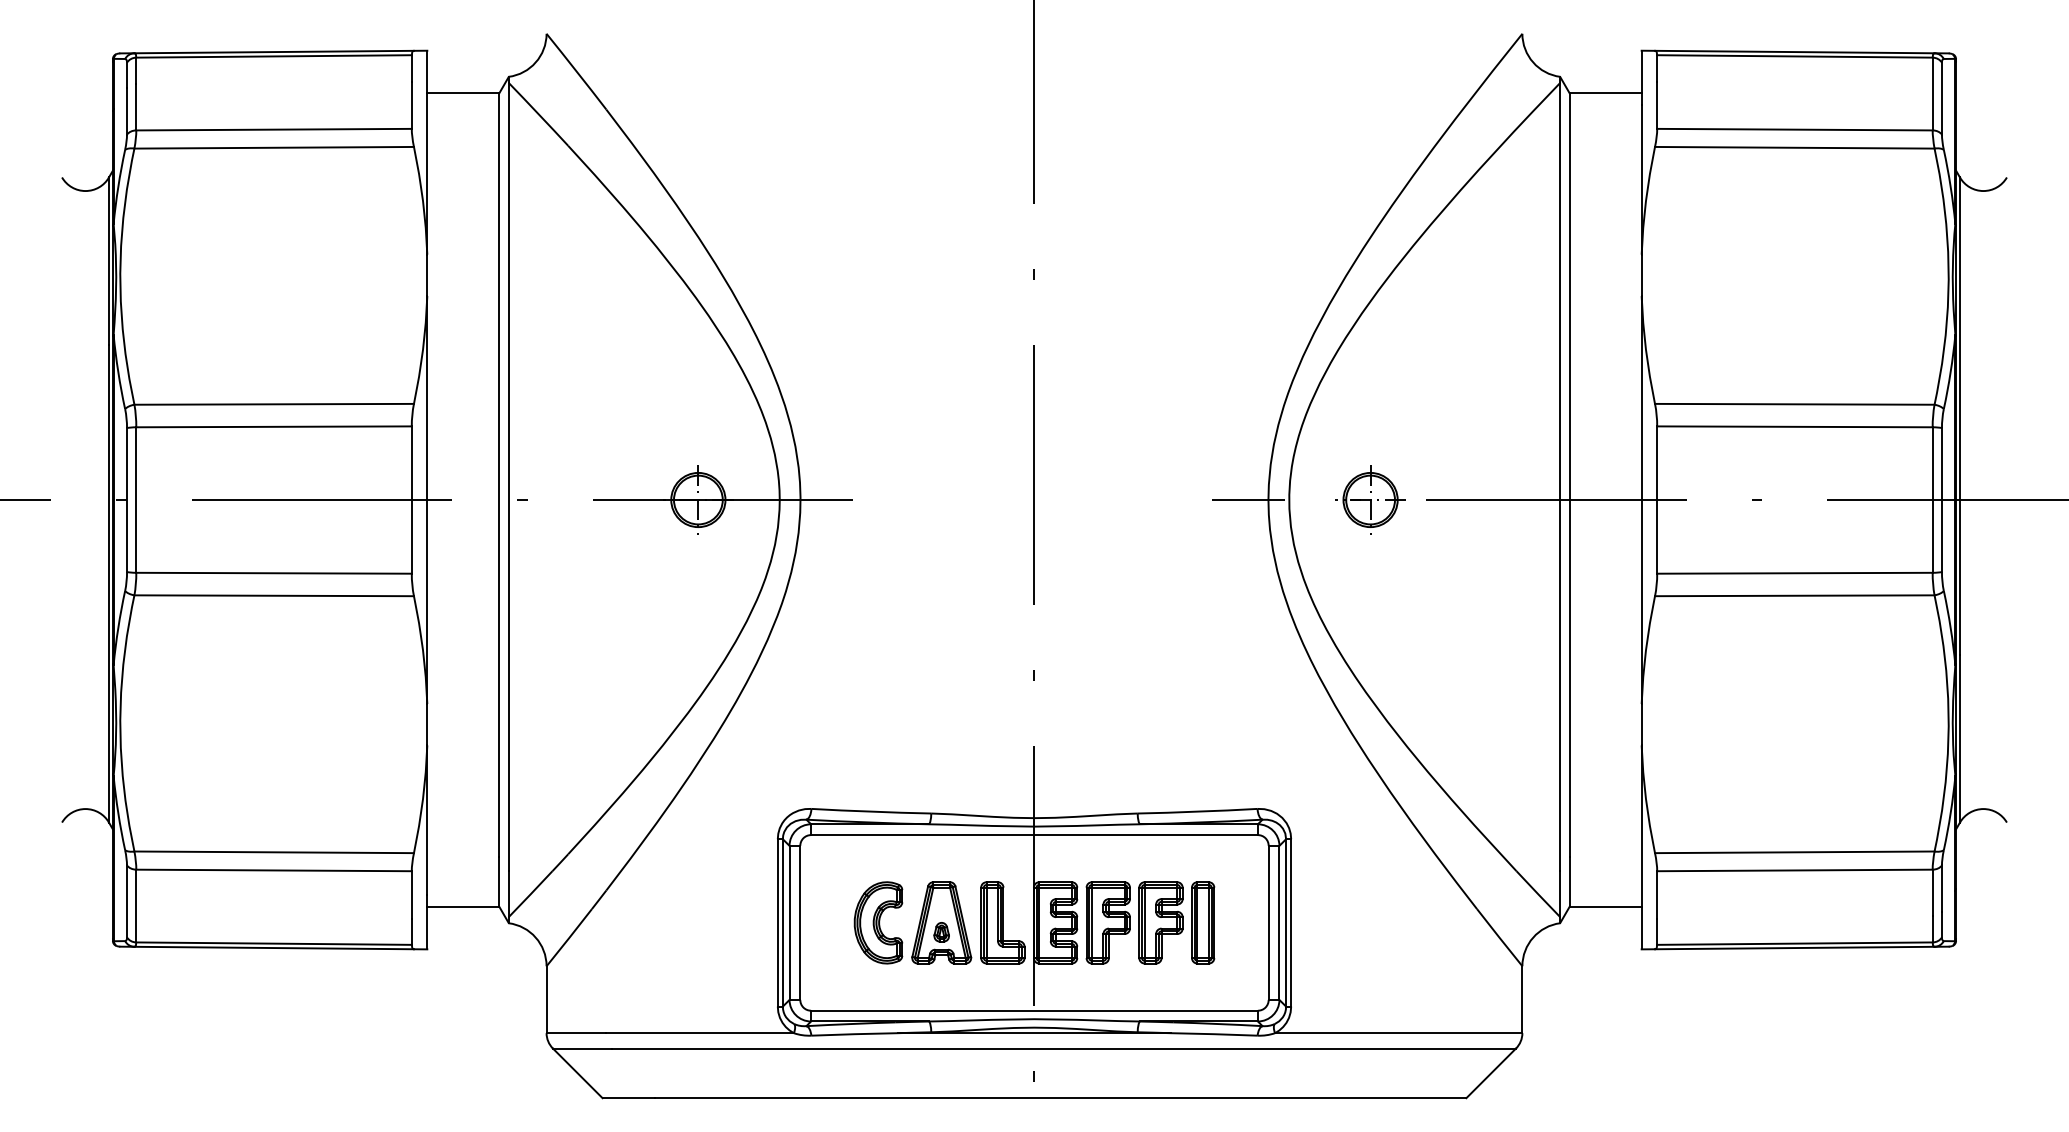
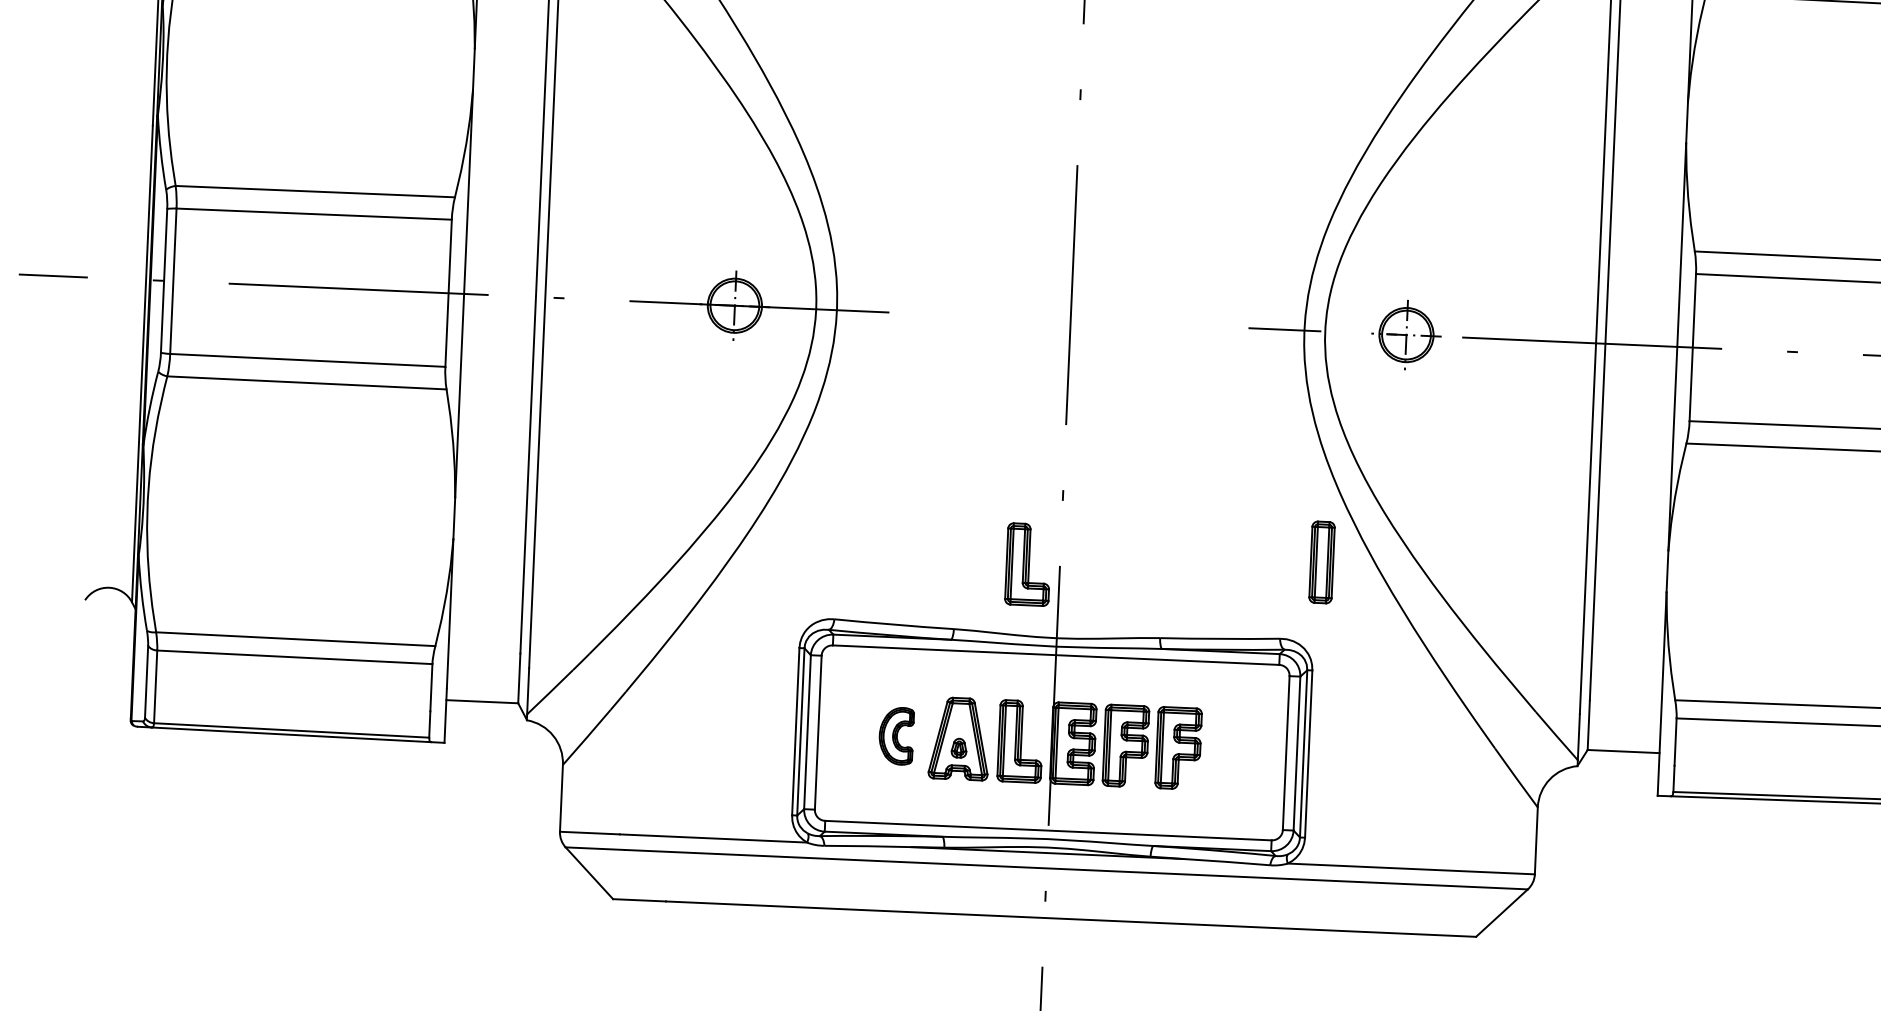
part: (1002, 745) -> (1028, 564), added
part: (878, 922) -> (896, 735), size x0.7
part: (1203, 922) -> (1322, 562), moved

